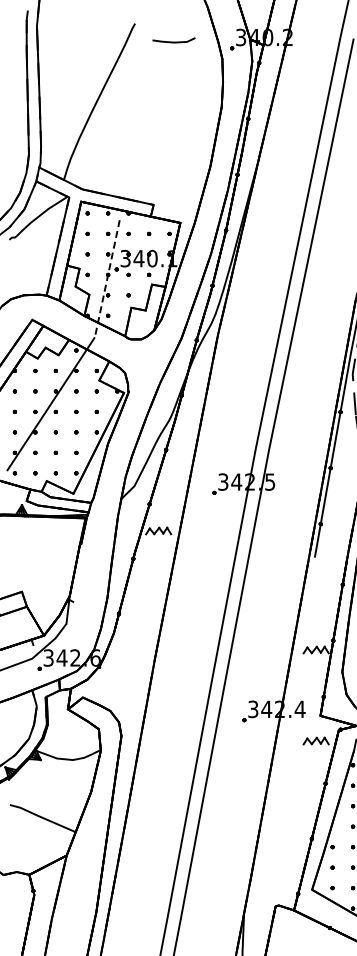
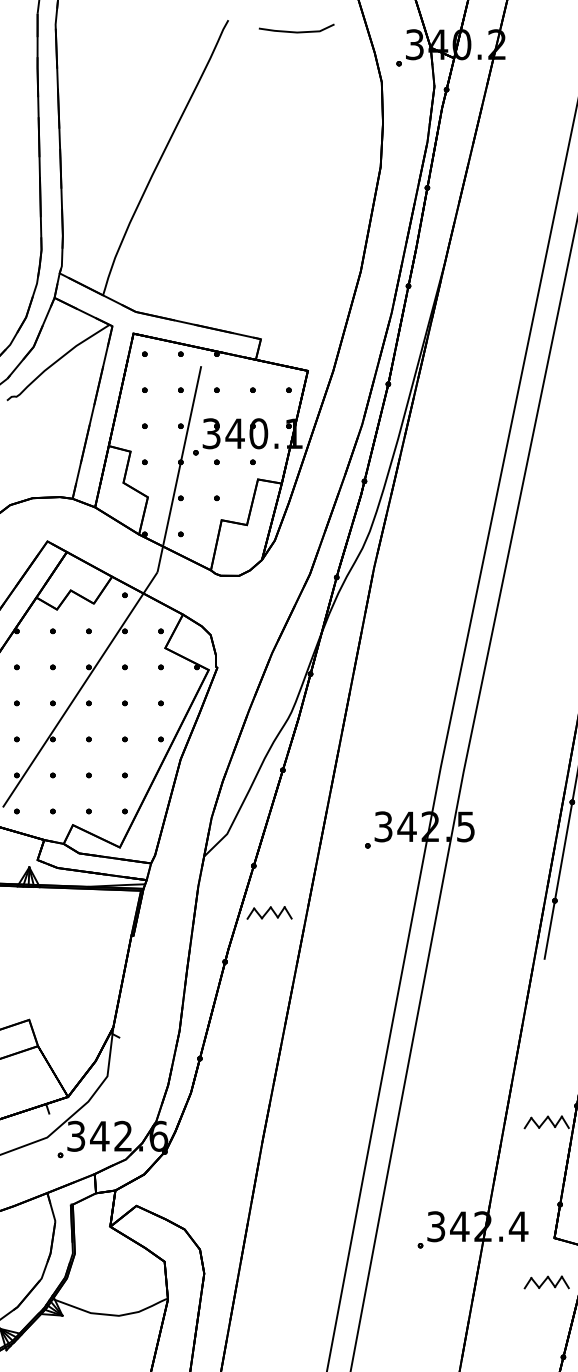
line: (173, 41) -> (295, 30), moved
line: (107, 279) -> (179, 470), dashed -> solid

